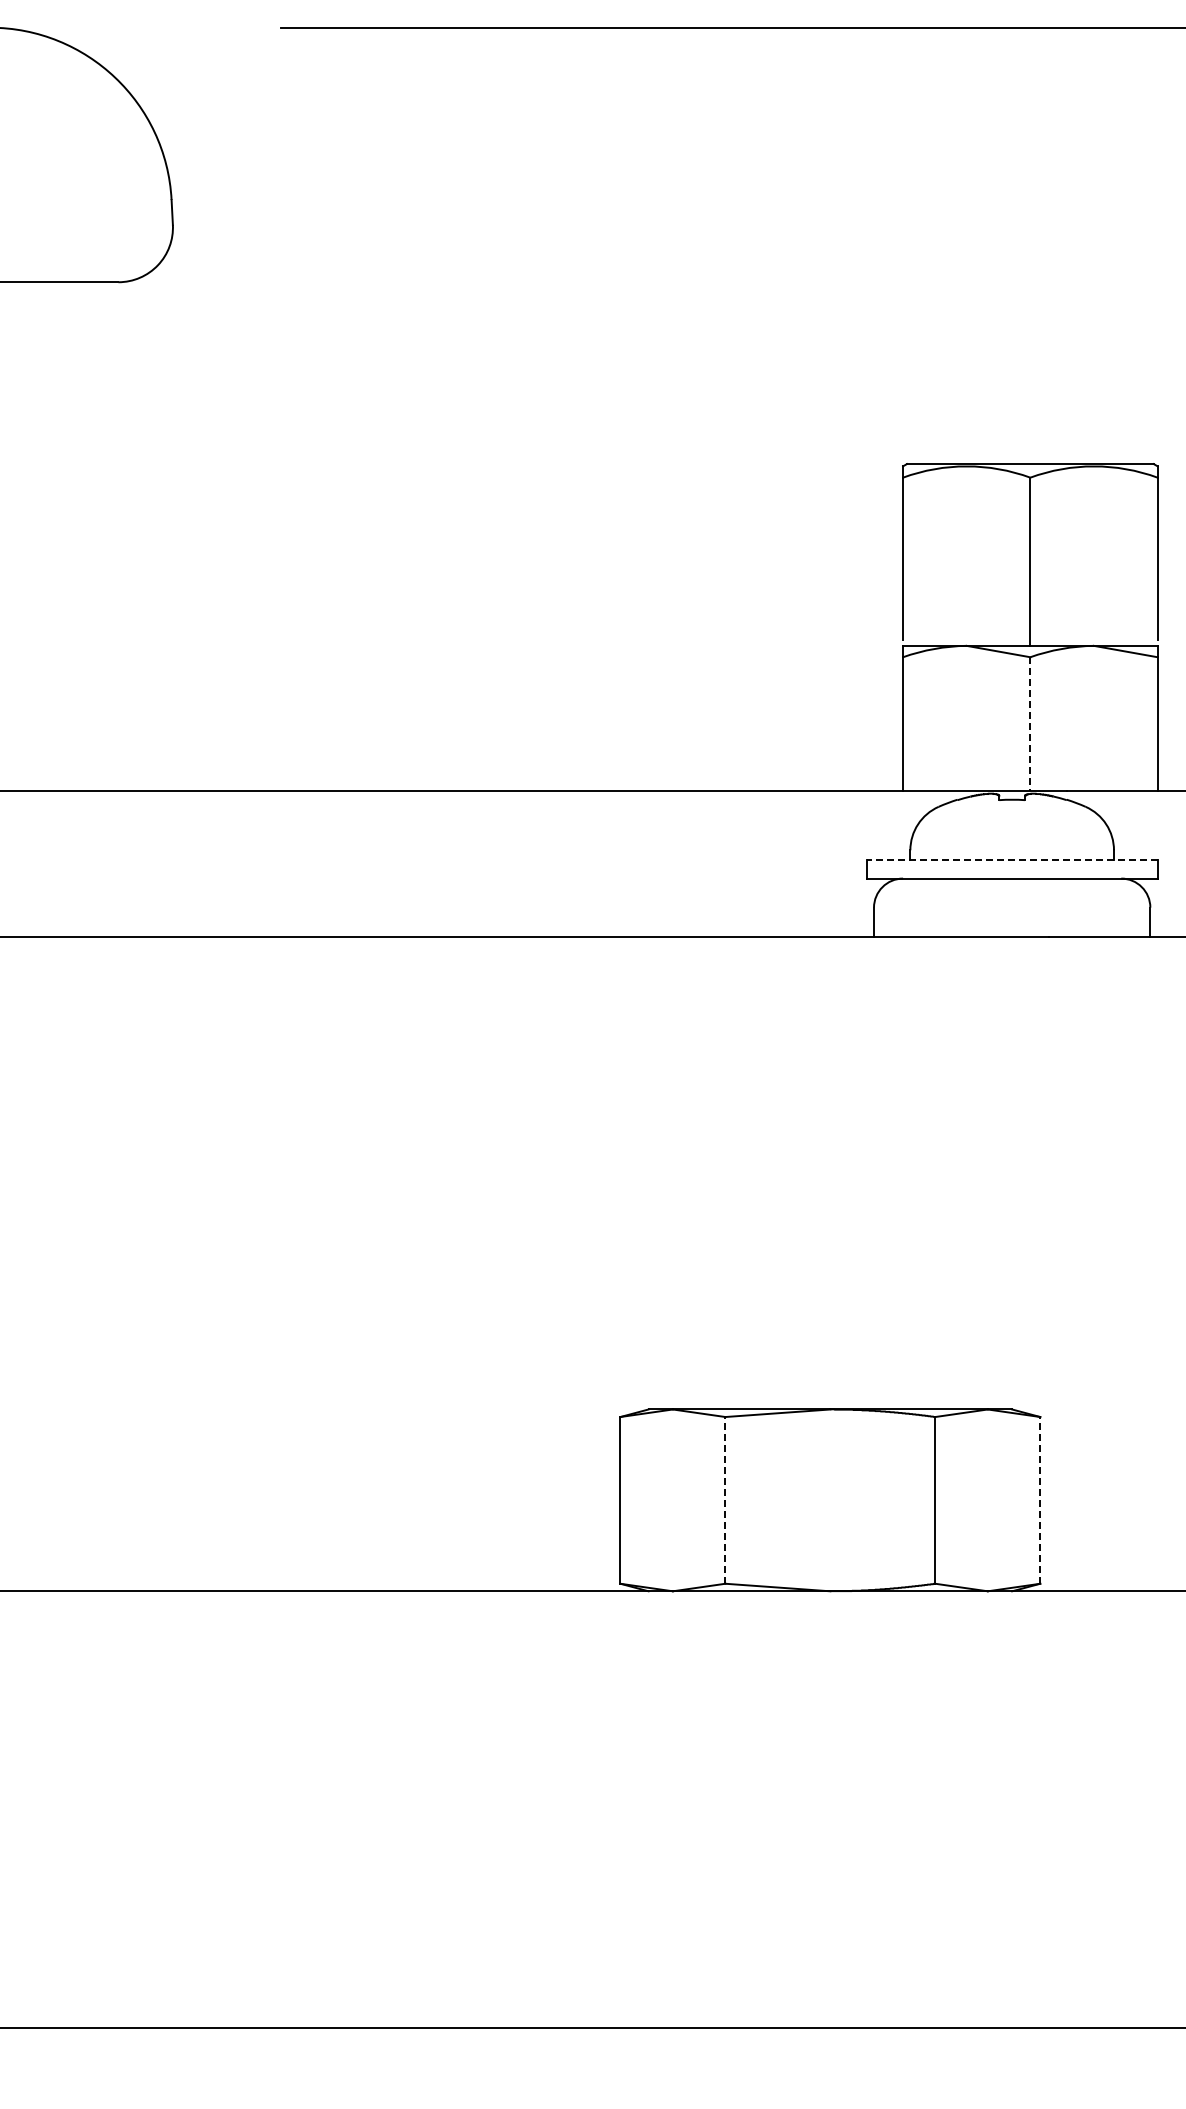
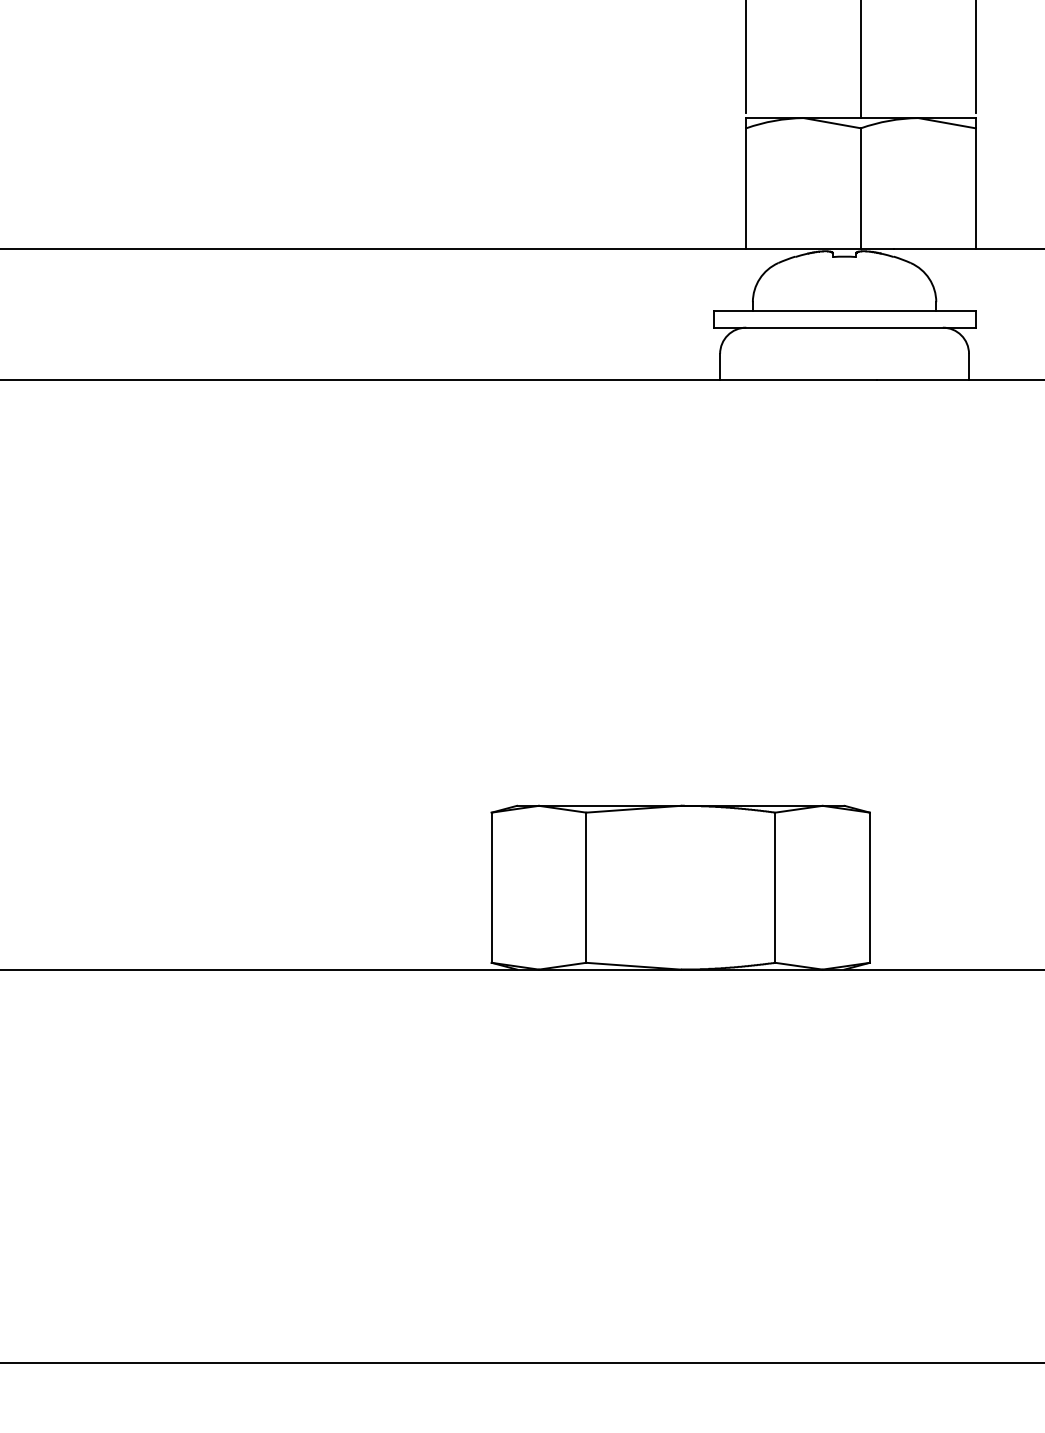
line: (1030, 724) -> (861, 188), dashed -> solid
line: (1011, 860) -> (843, 311), dashed -> solid
line: (725, 1499) -> (586, 886), dashed -> solid
line: (1040, 1499) -> (870, 886), dashed -> solid

